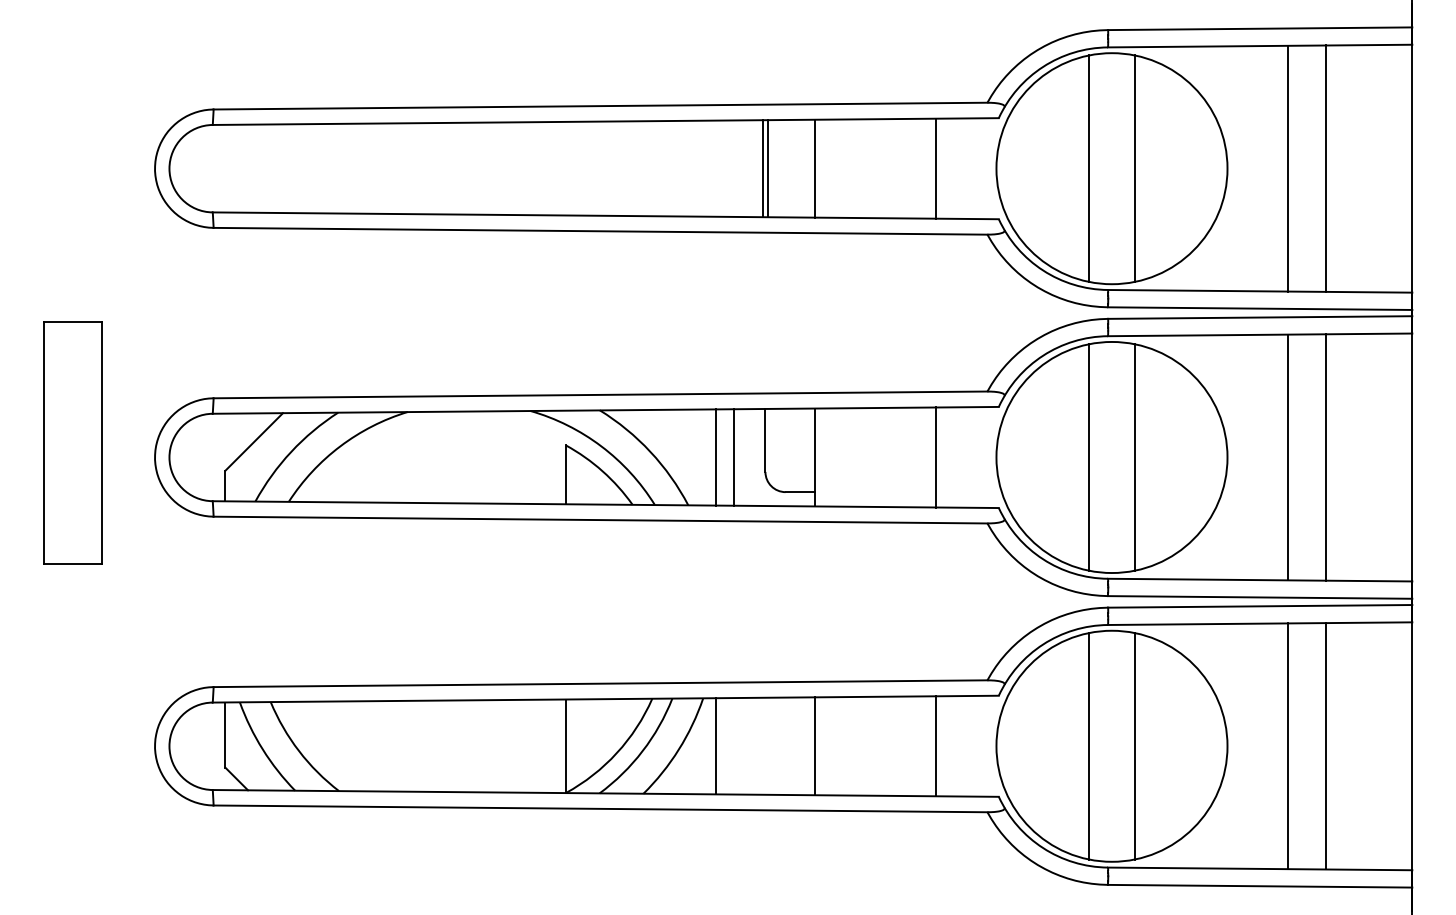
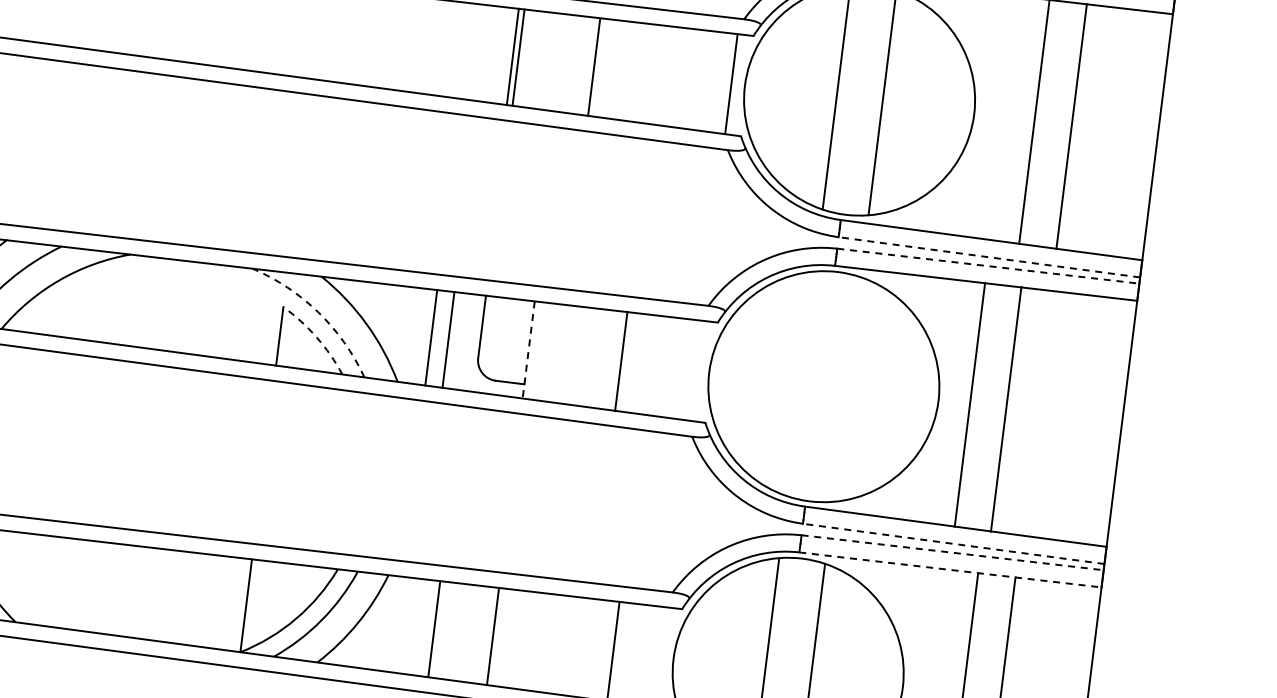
line: (814, 168) -> (594, 66), moved
line: (935, 168) -> (731, 83), moved
line: (1259, 308) -> (988, 257), solid -> dashed
line: (1260, 317) -> (988, 266), solid -> dashed
arc: (601, 446) -> (318, 312), solid -> dashed
line: (814, 457) -> (528, 349), solid -> dashed
line: (935, 457) -> (620, 361), moved
line: (1088, 457) -> (800, 383), removed
line: (1135, 457) -> (847, 389), removed
line: (1288, 457) -> (970, 404), moved
line: (1325, 457) -> (1006, 409), moved
arc: (602, 471) -> (316, 337), solid -> dashed
line: (1259, 597) -> (952, 543), solid -> dashed
line: (1260, 606) -> (952, 552), solid -> dashed
line: (1260, 623) -> (950, 569), solid -> dashed
line: (716, 746) -> (434, 629), moved

